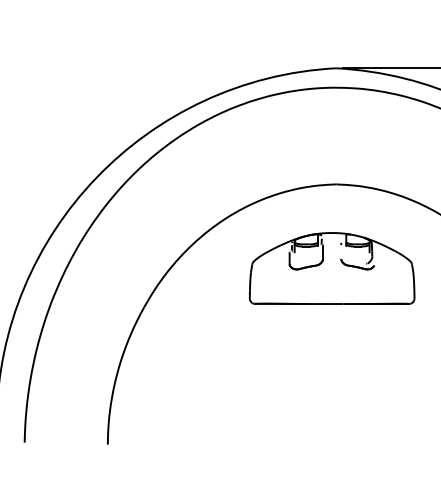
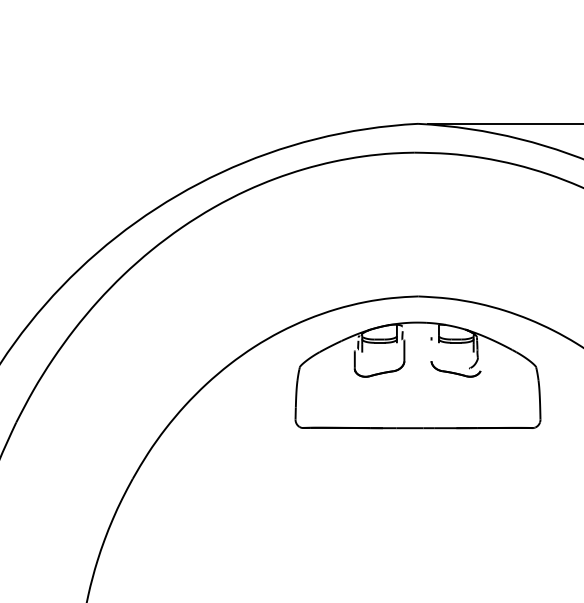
part: (331, 268) -> (417, 375), moved

